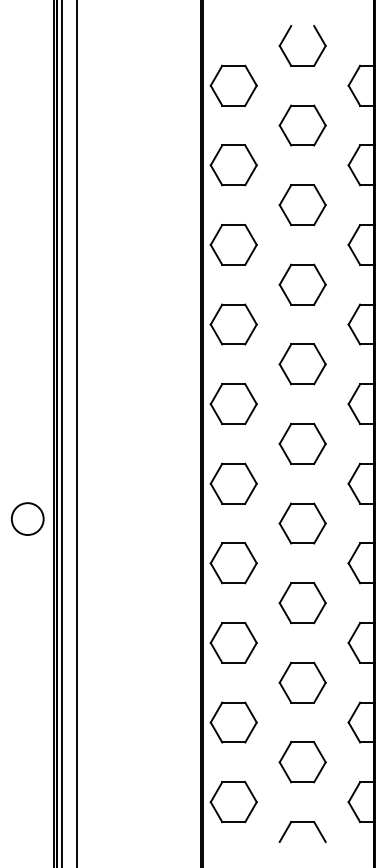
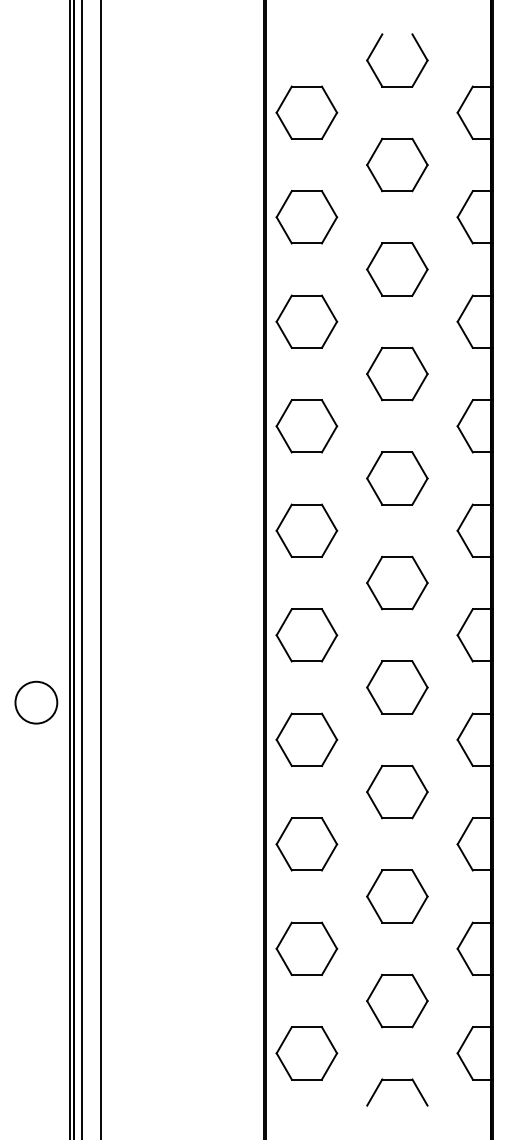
circle: (27, 518) -> (36, 701), moved

